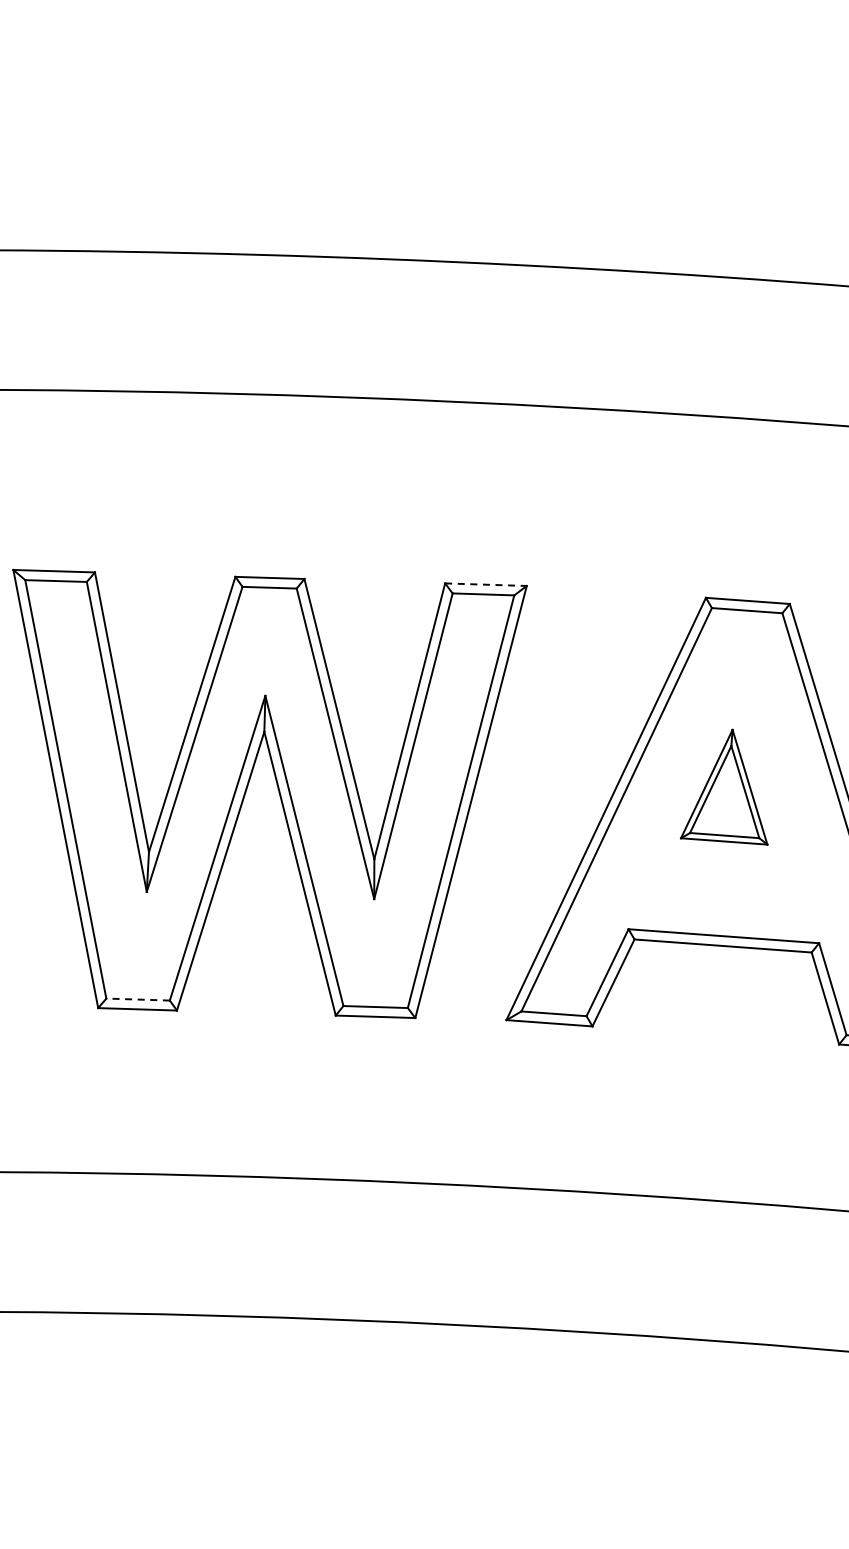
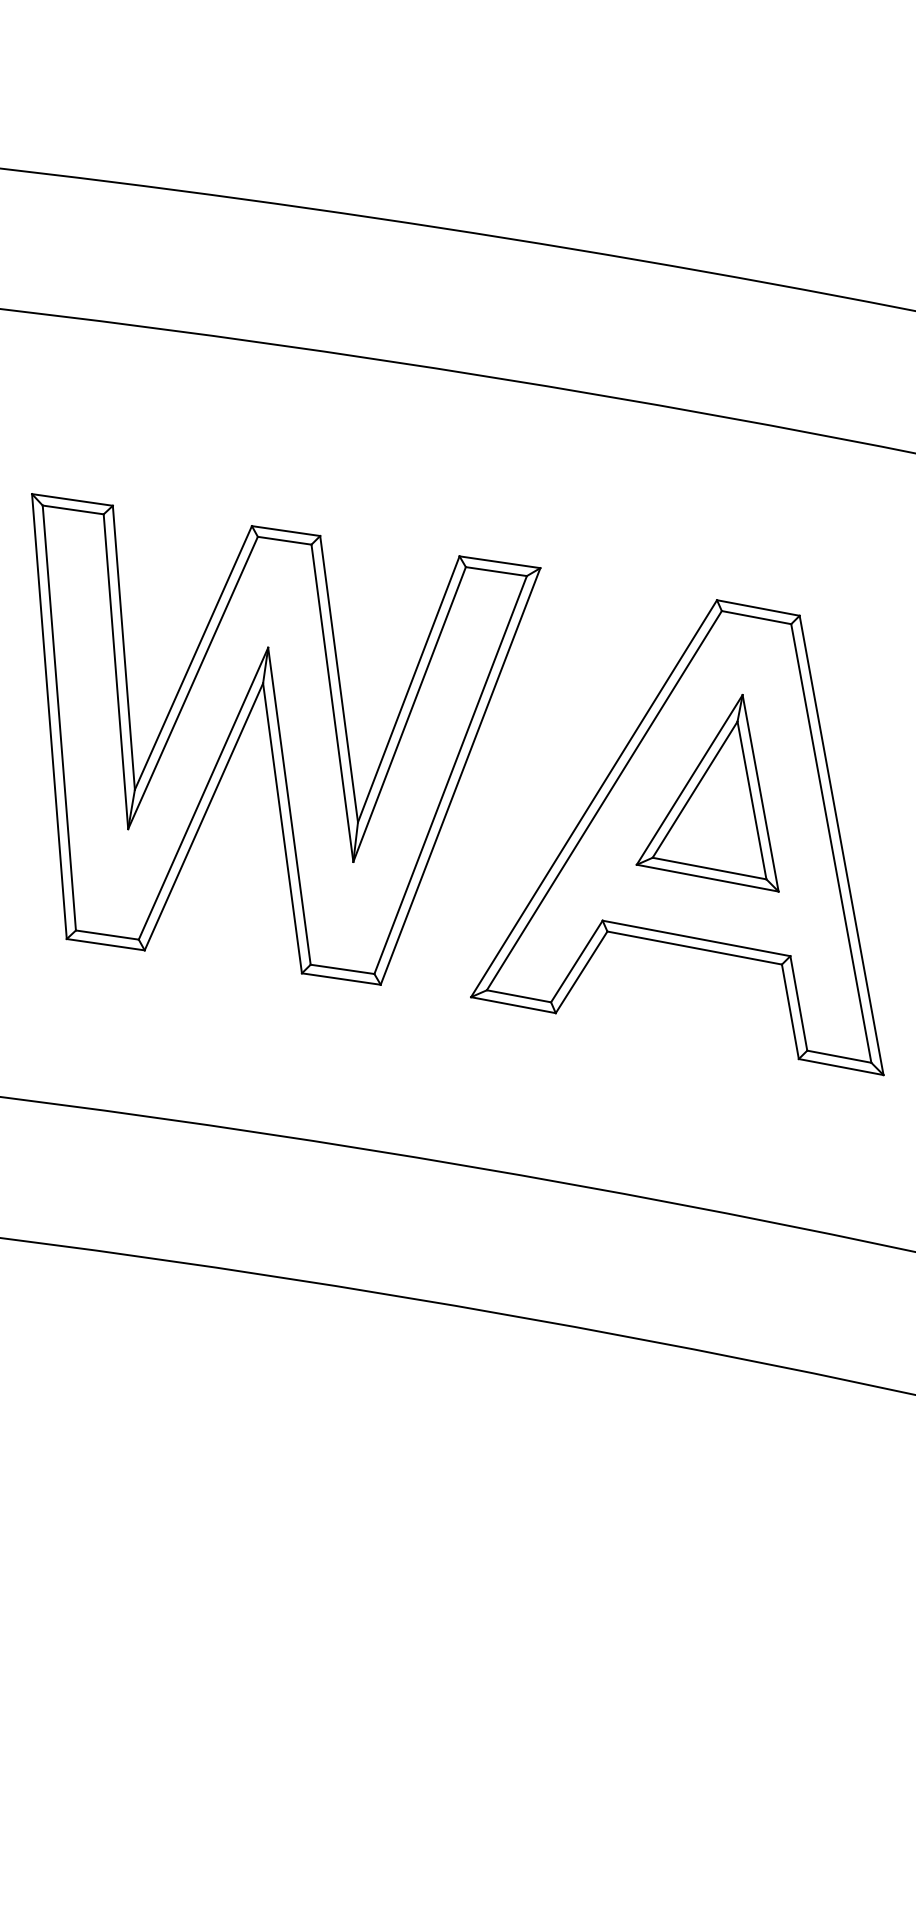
line: (485, 585) -> (499, 562), dashed -> solid
part: (718, 790) -> (707, 793), size x1.67
line: (138, 999) -> (107, 935), dashed -> solid

